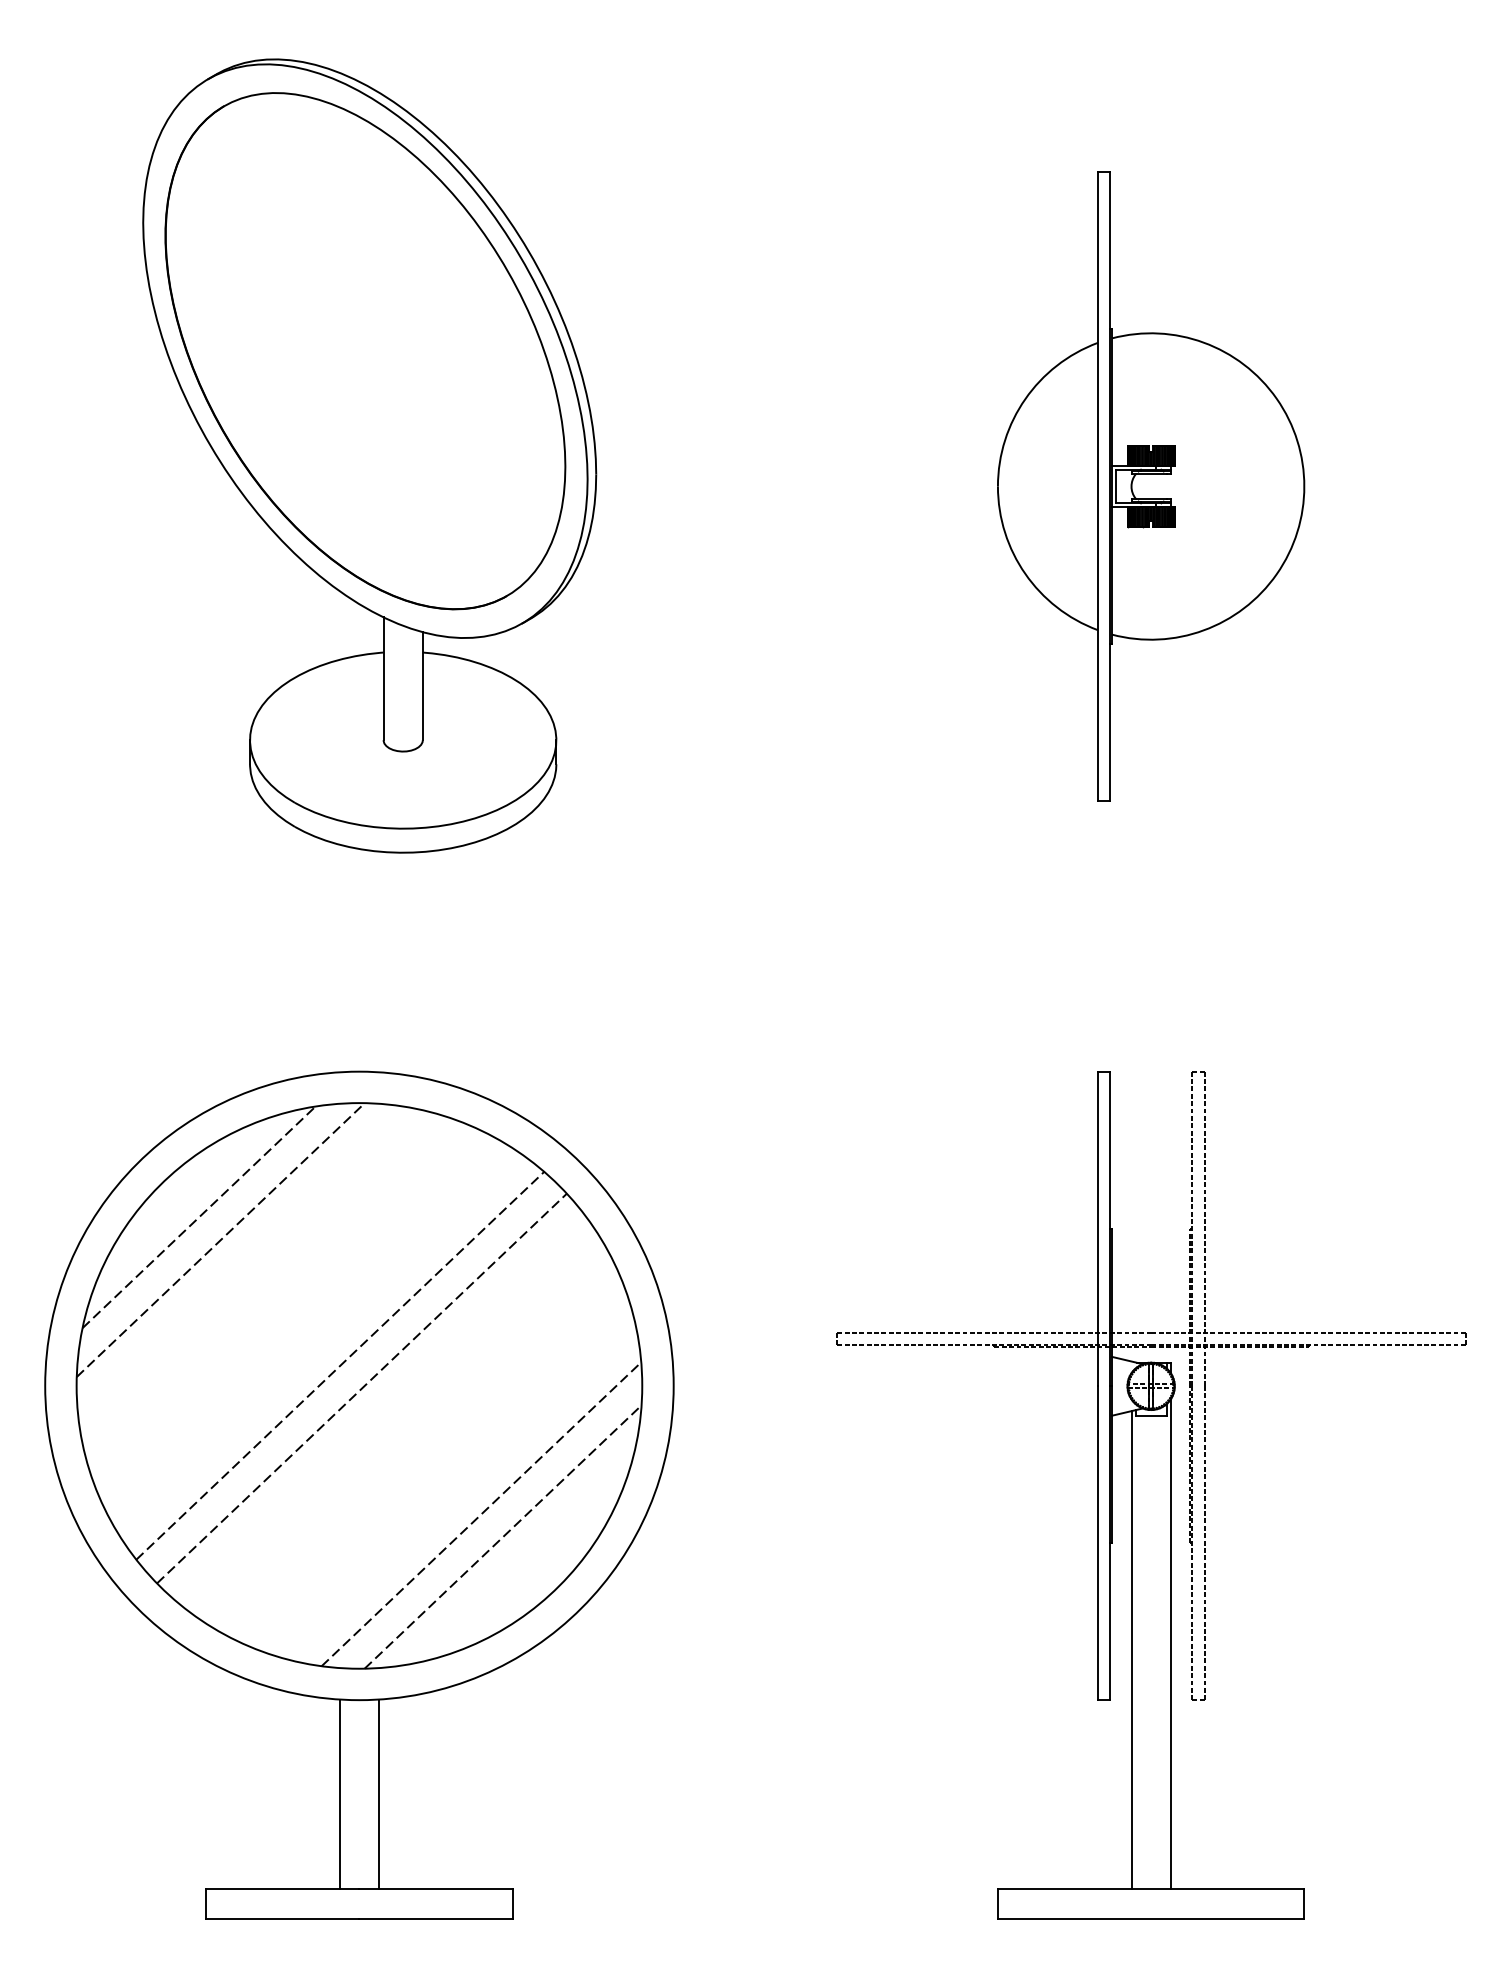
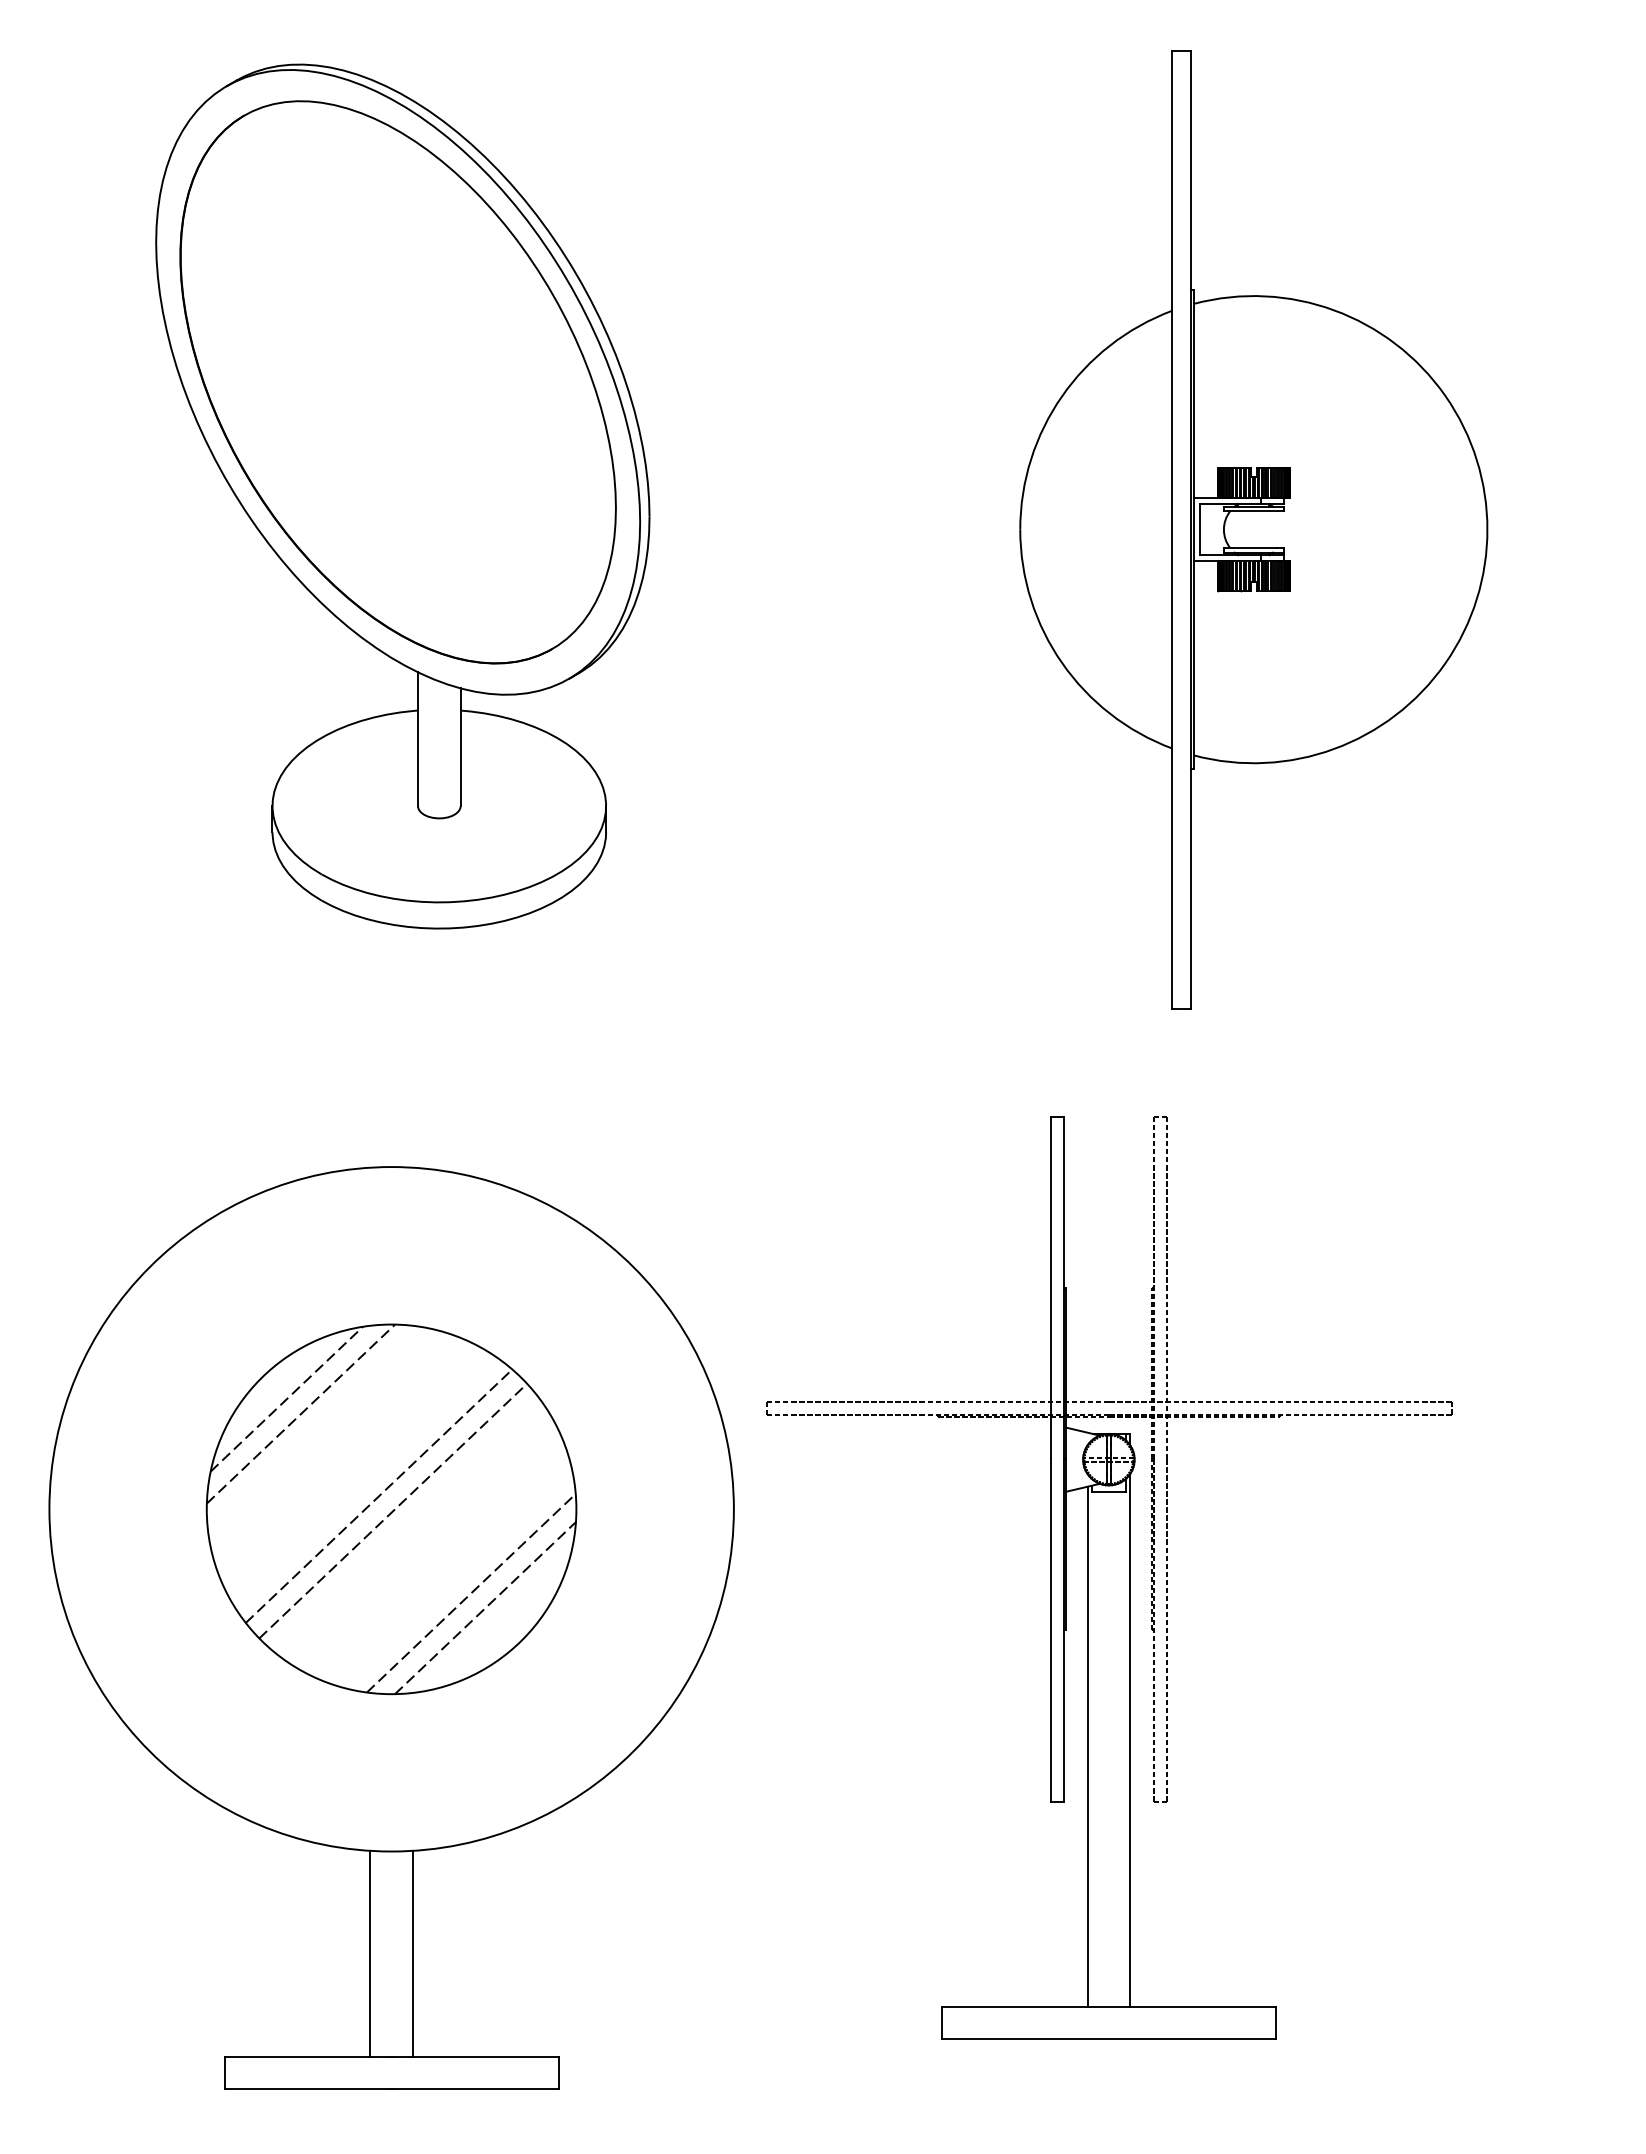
part: (1150, 486) -> (1253, 529), size x1.4
part: (359, 1386) -> (391, 1509), size x0.6
part: (1151, 1494) -> (1109, 1577), moved

